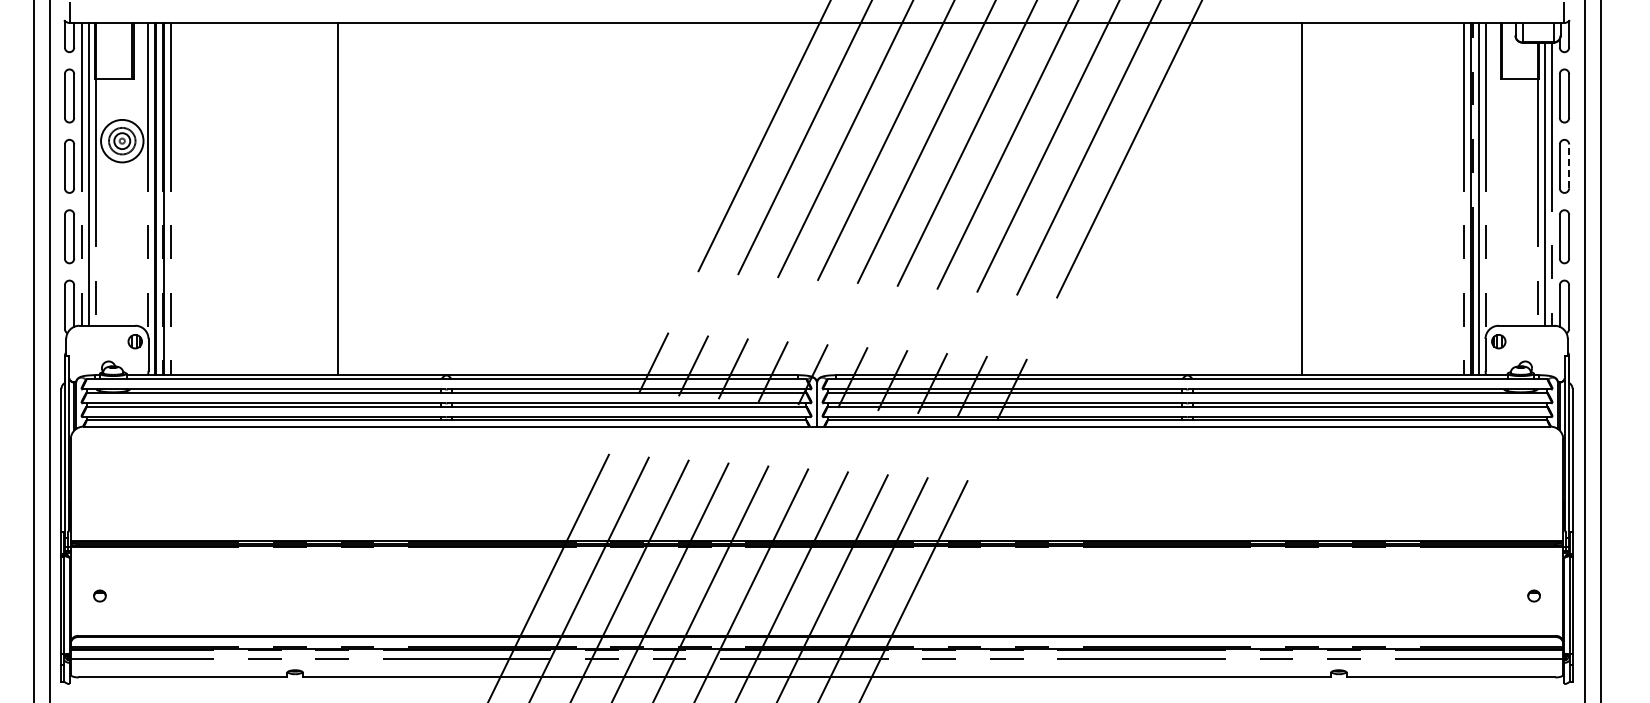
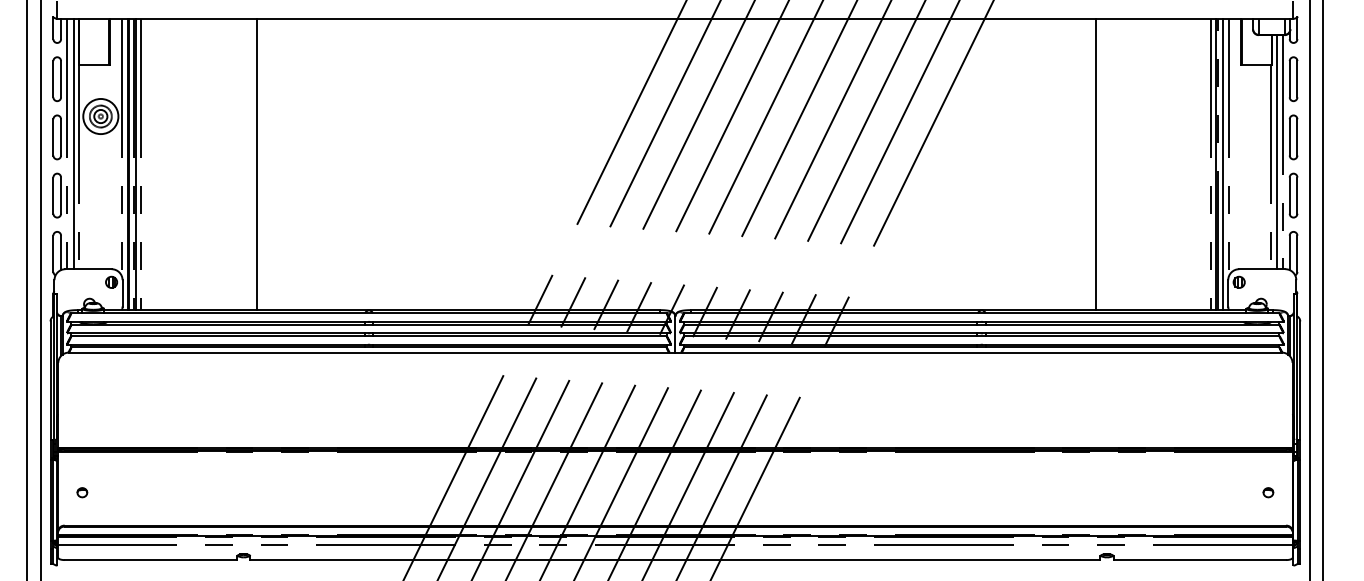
line: (1569, 166) -> (1297, 137), dashed -> solid
line: (338, 198) -> (256, 163), moved
line: (1302, 198) -> (1095, 163), moved

